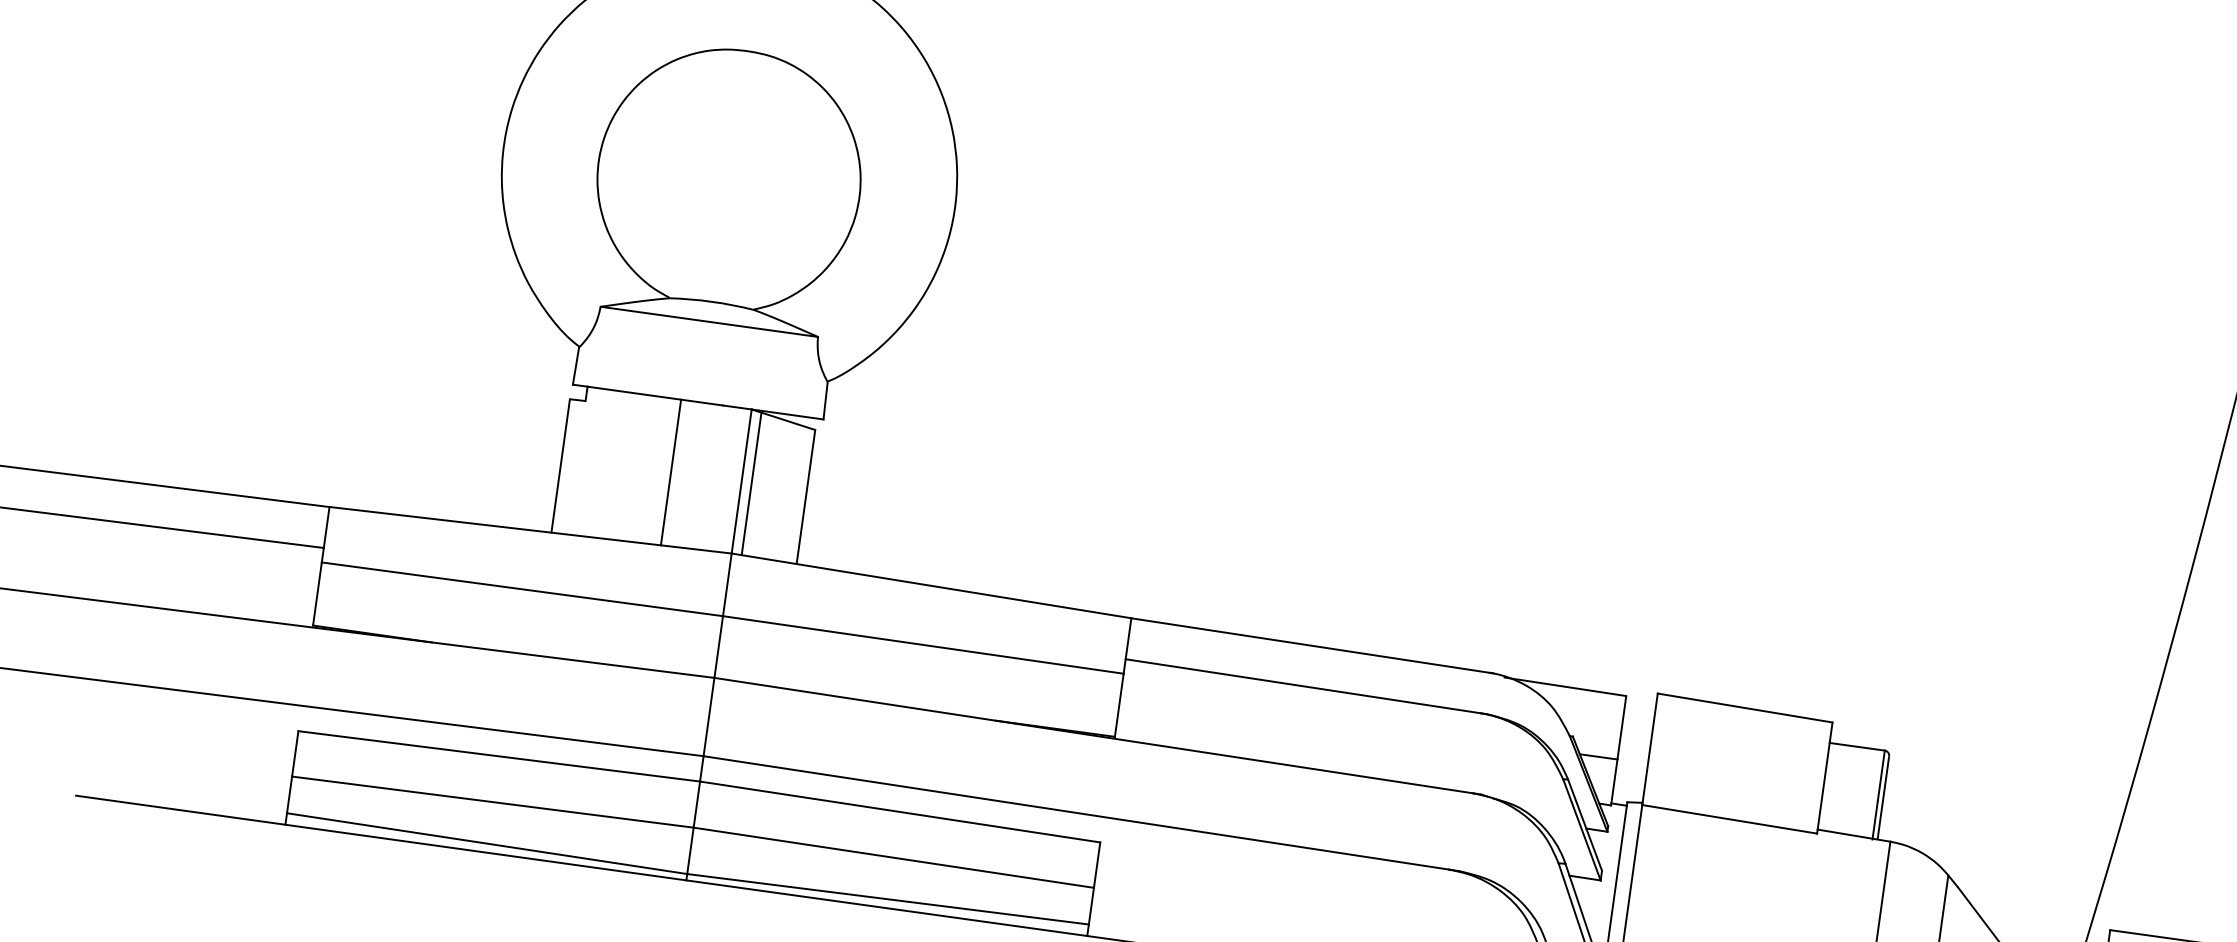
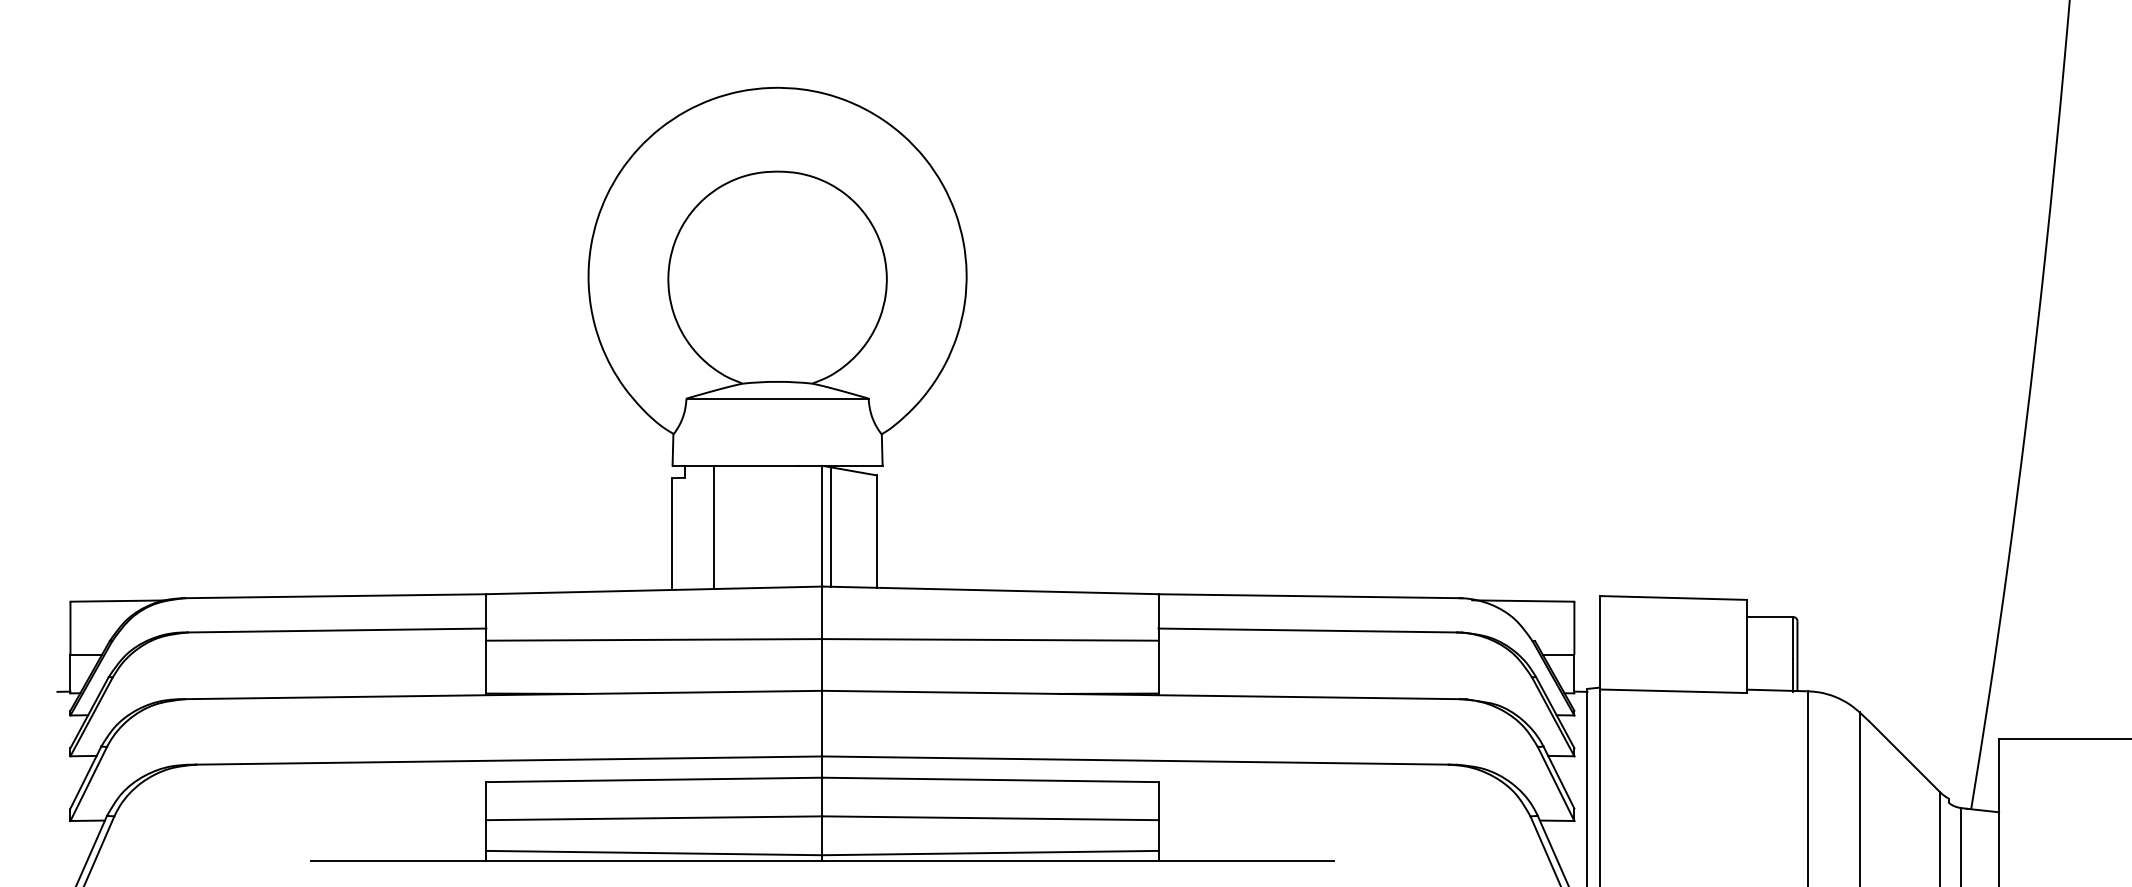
line: (671, 472) -> (714, 526), moved

